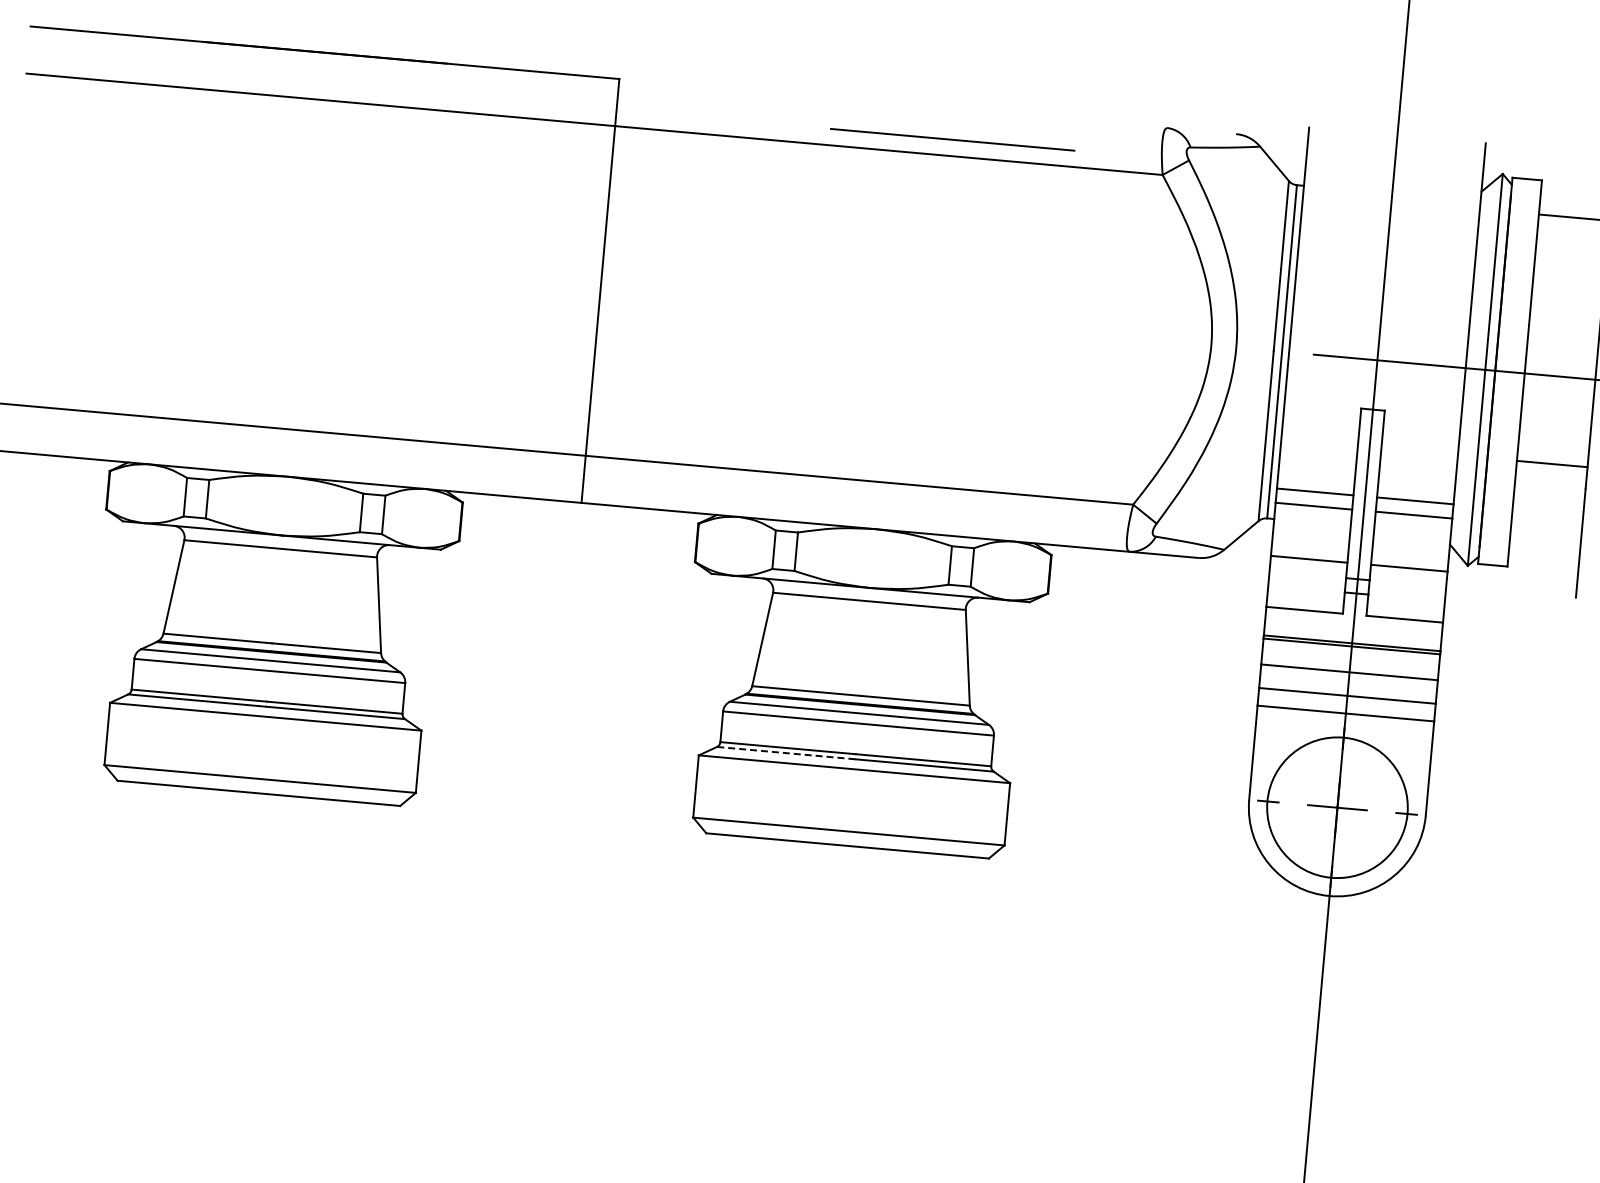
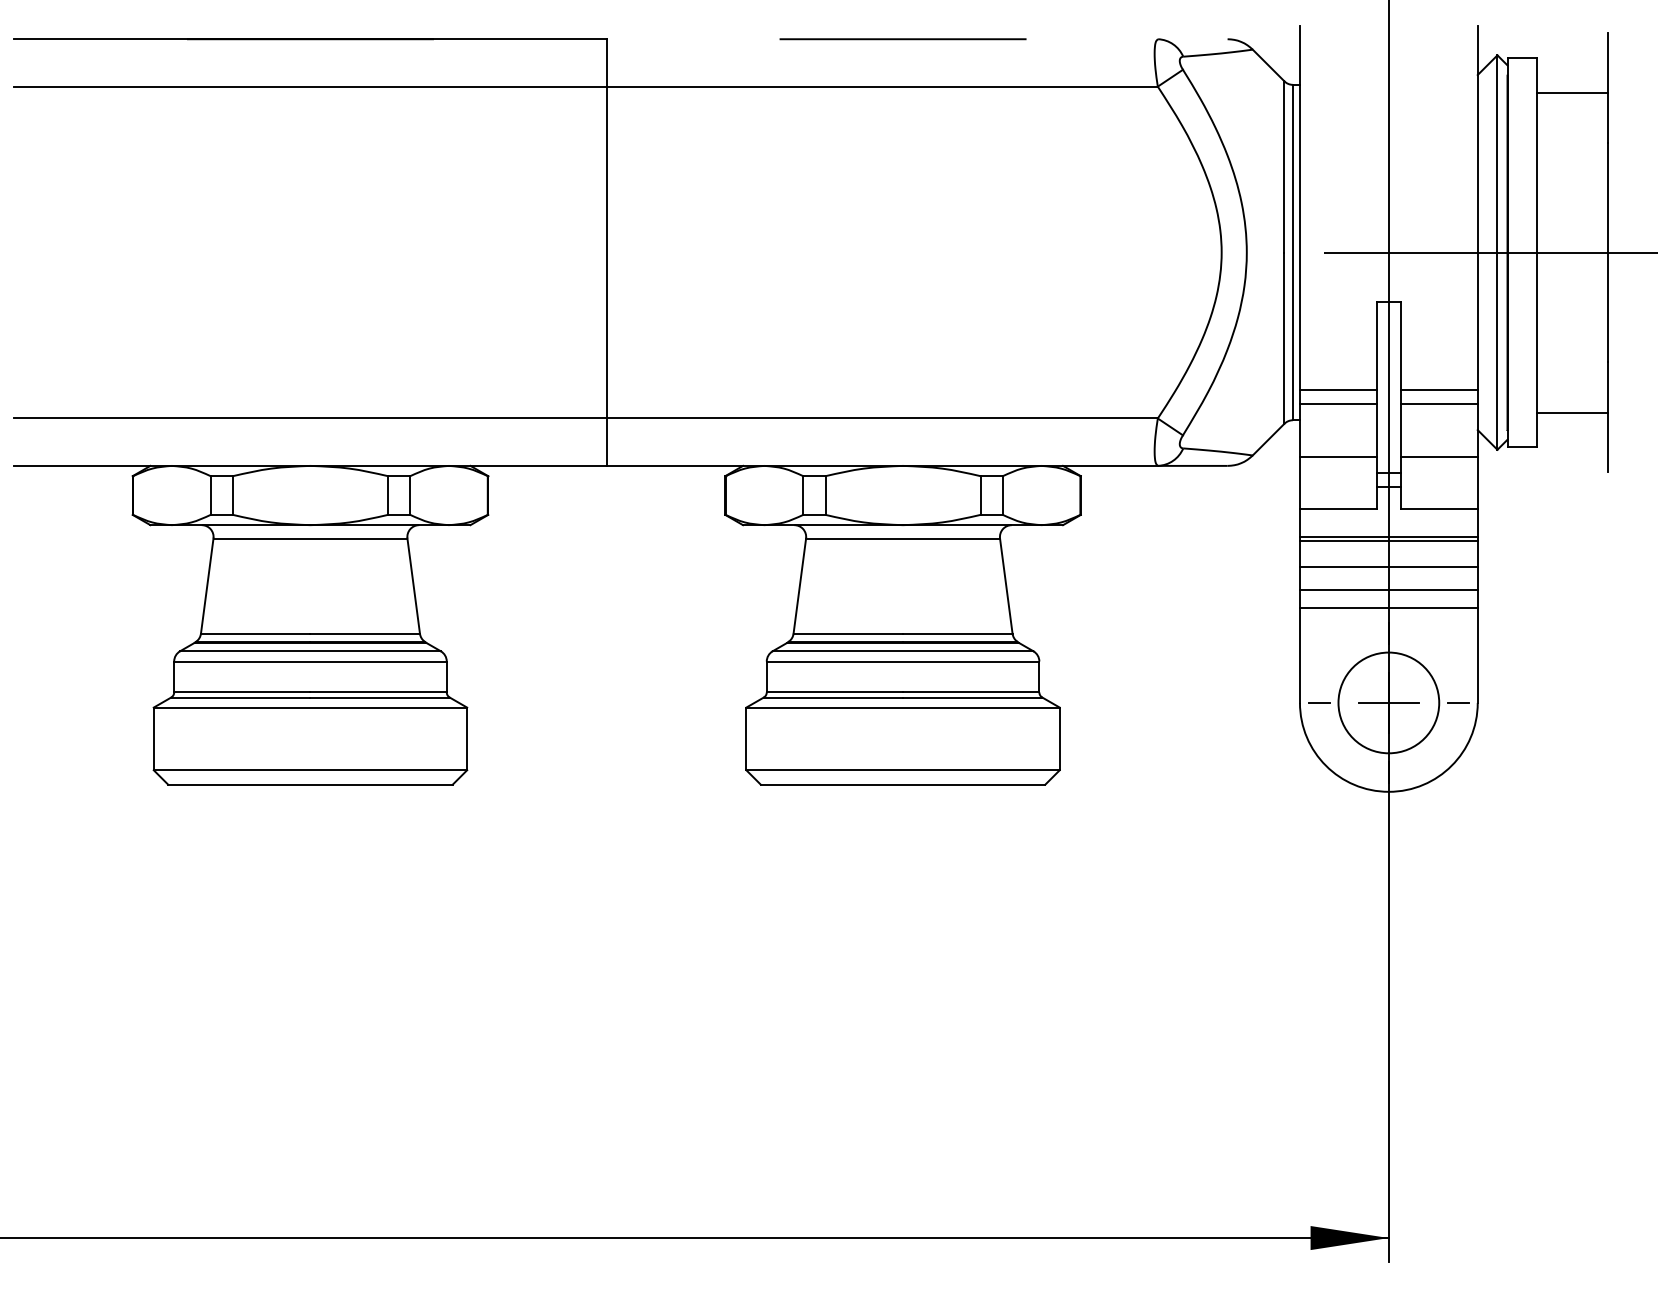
line: (952, 140) -> (902, 39), moved
line: (1552, 463) -> (1572, 412), moved
line: (786, 753) -> (833, 697), dashed -> solid
circle: (1337, 807) -> (1388, 702), size x0.71

